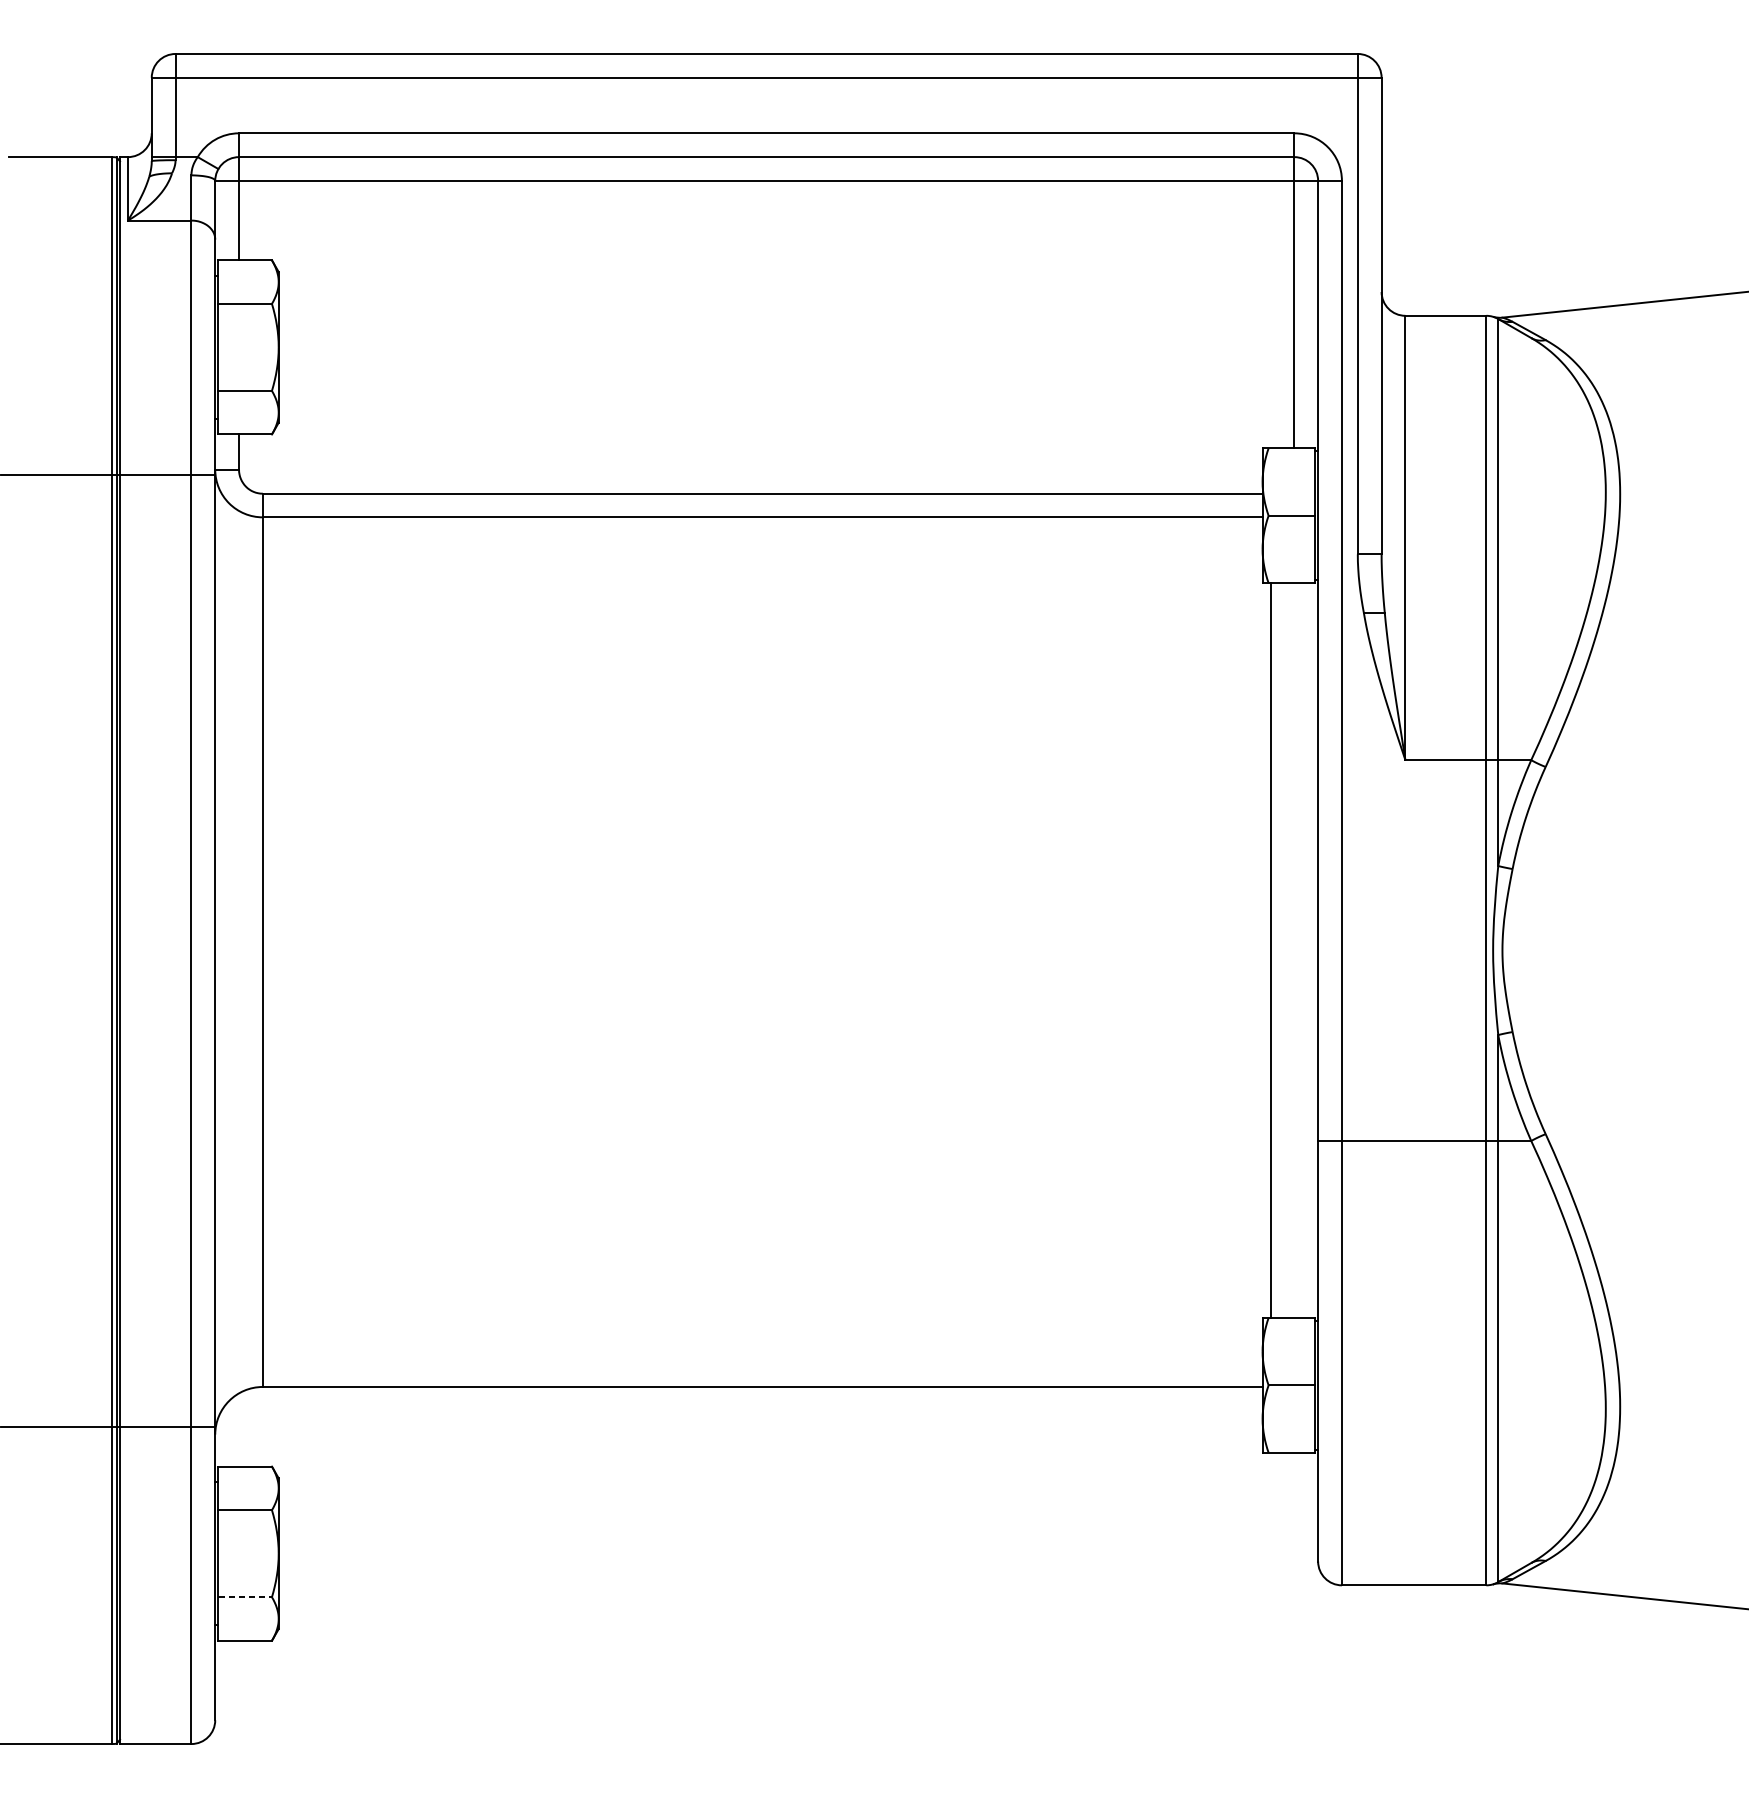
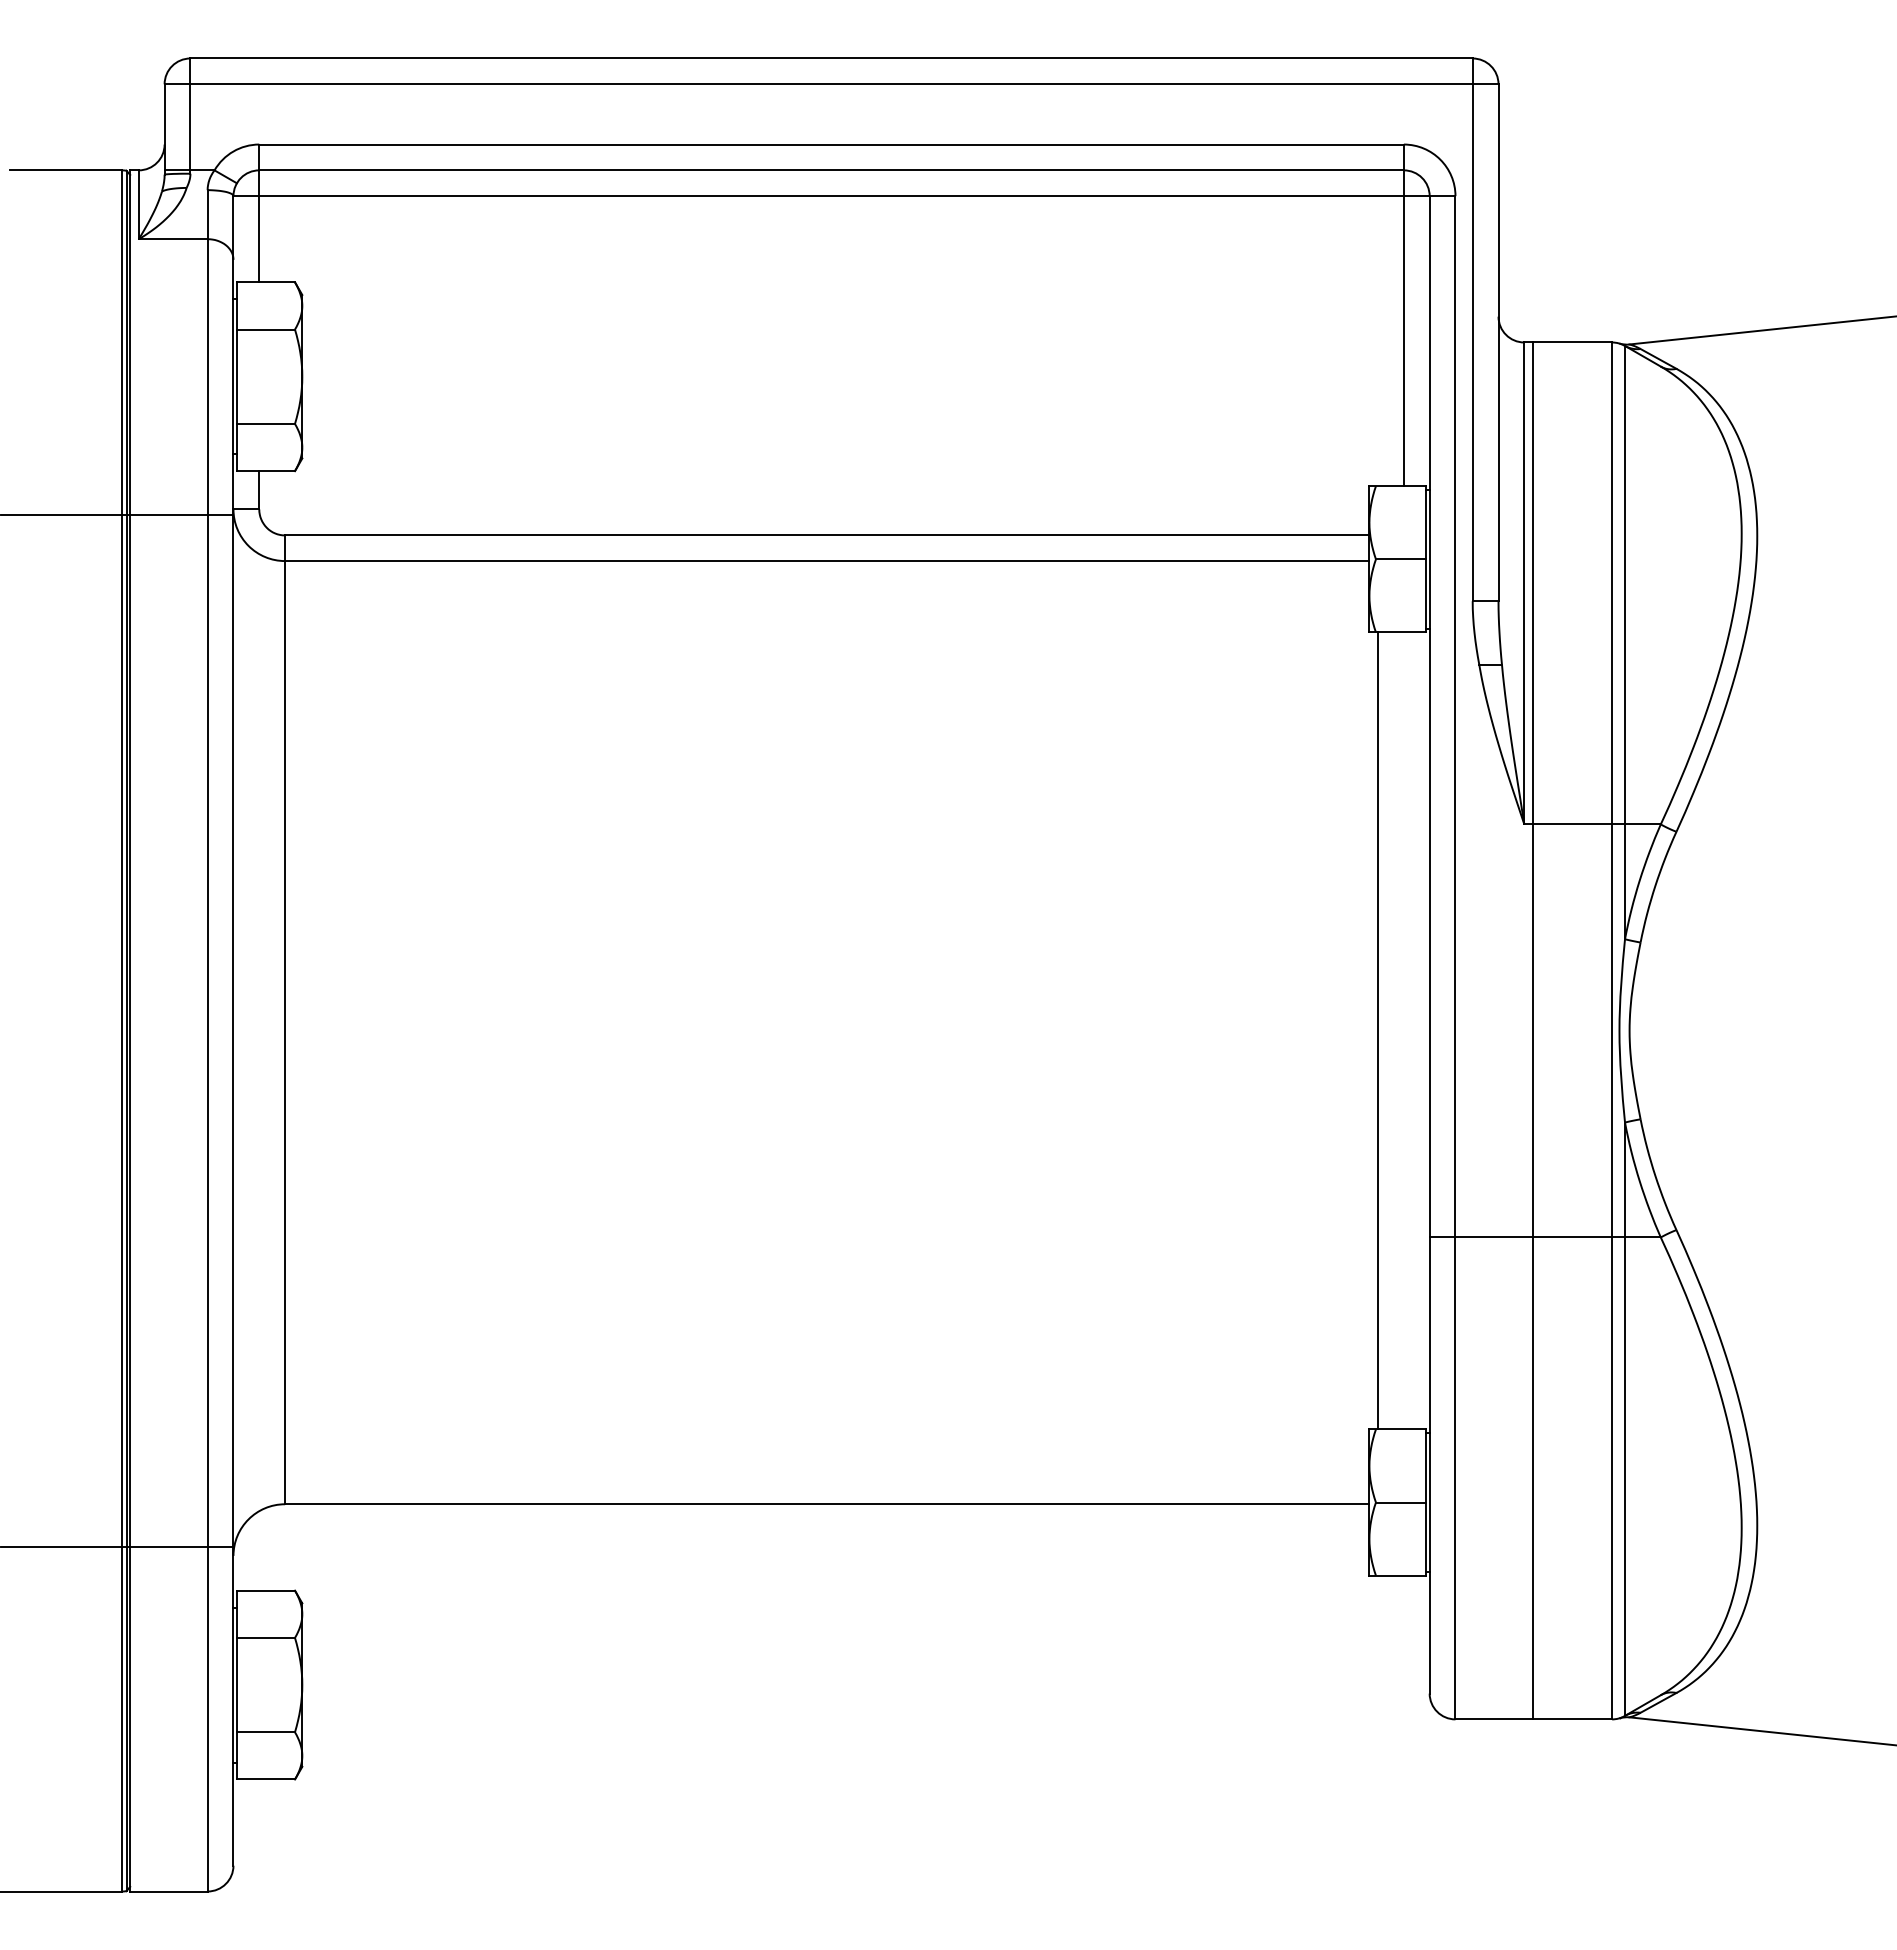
line: (1412, 950) -> (1532, 1030), added
line: (245, 1597) -> (266, 1732), dashed -> solid

